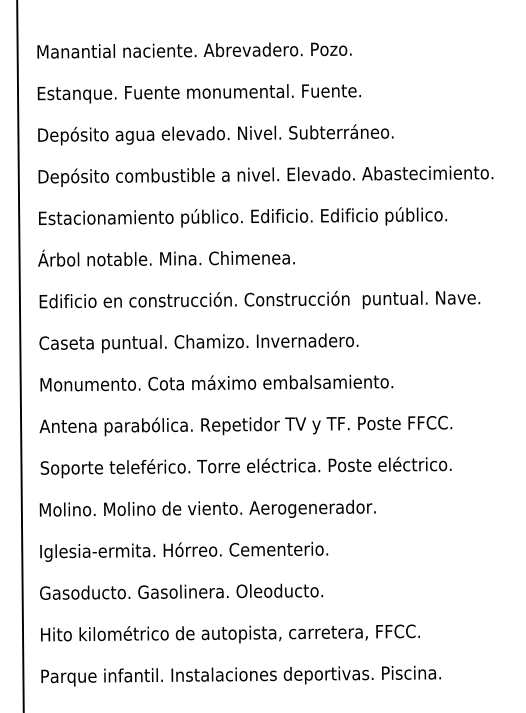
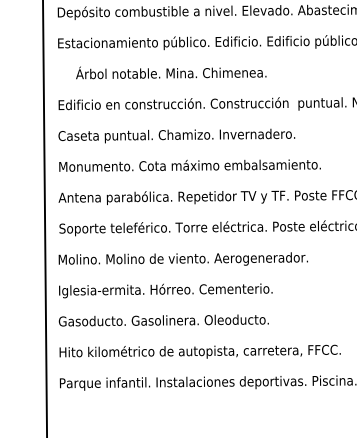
text: (166, 257) -> (171, 72), moved

